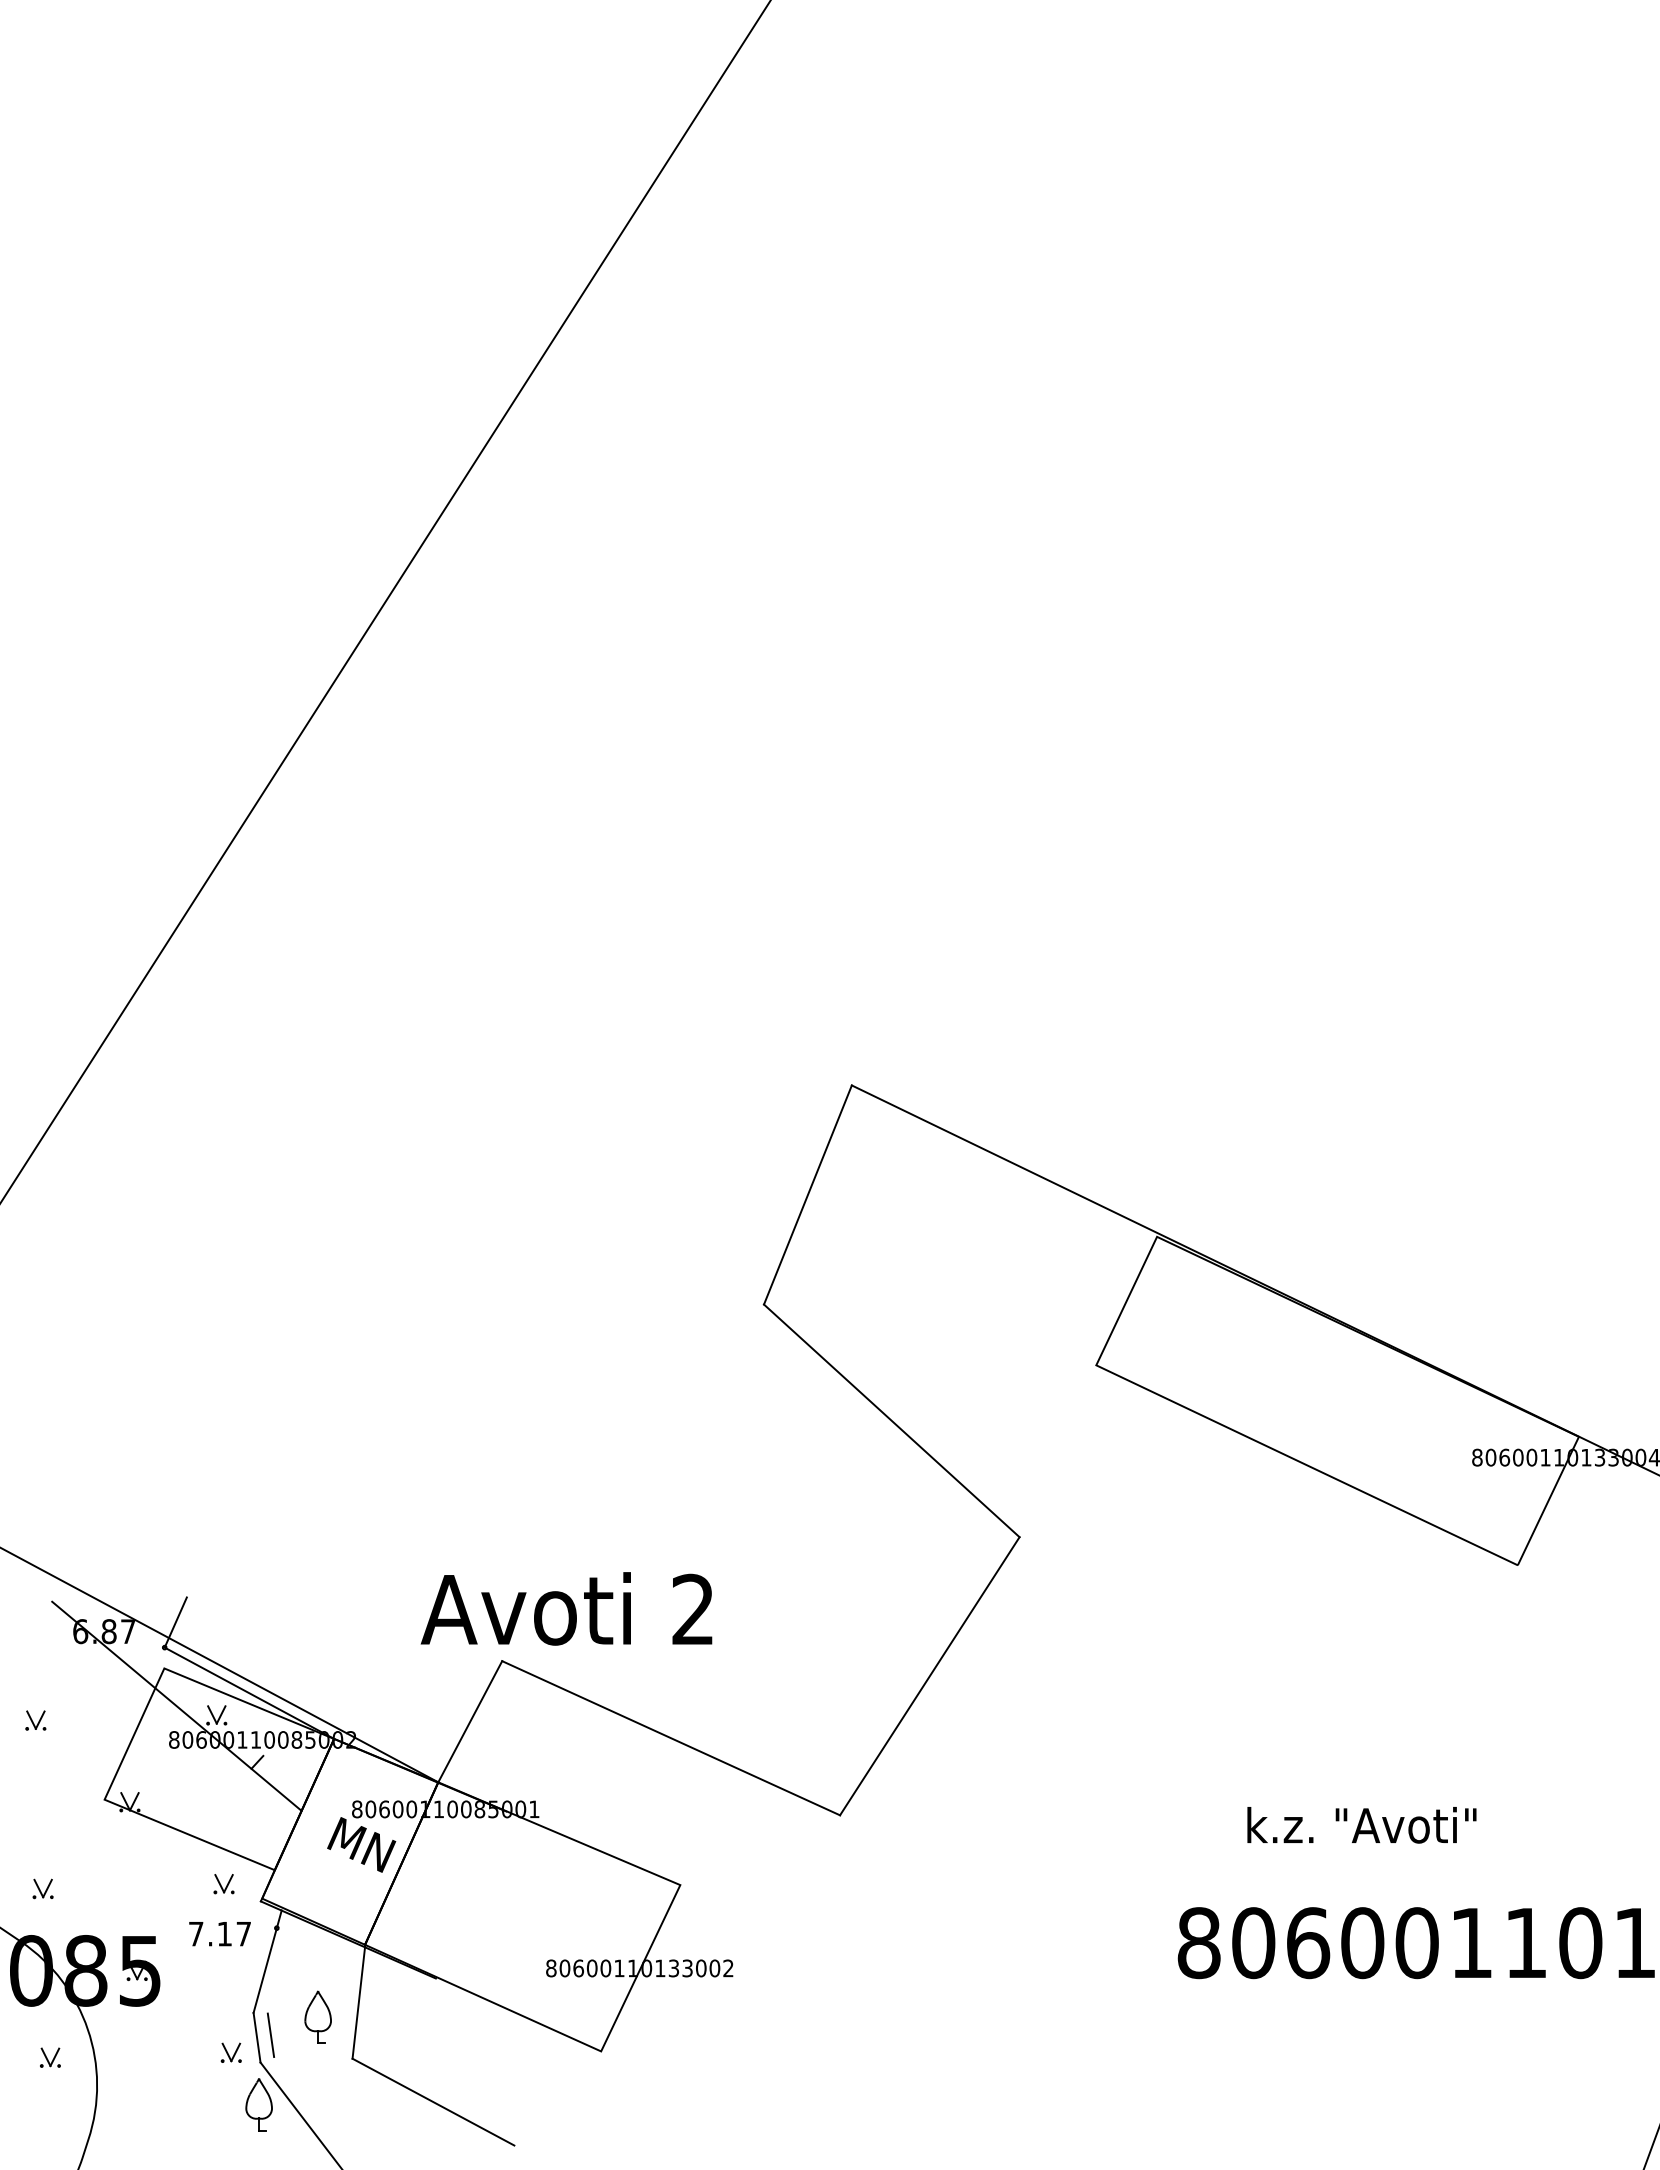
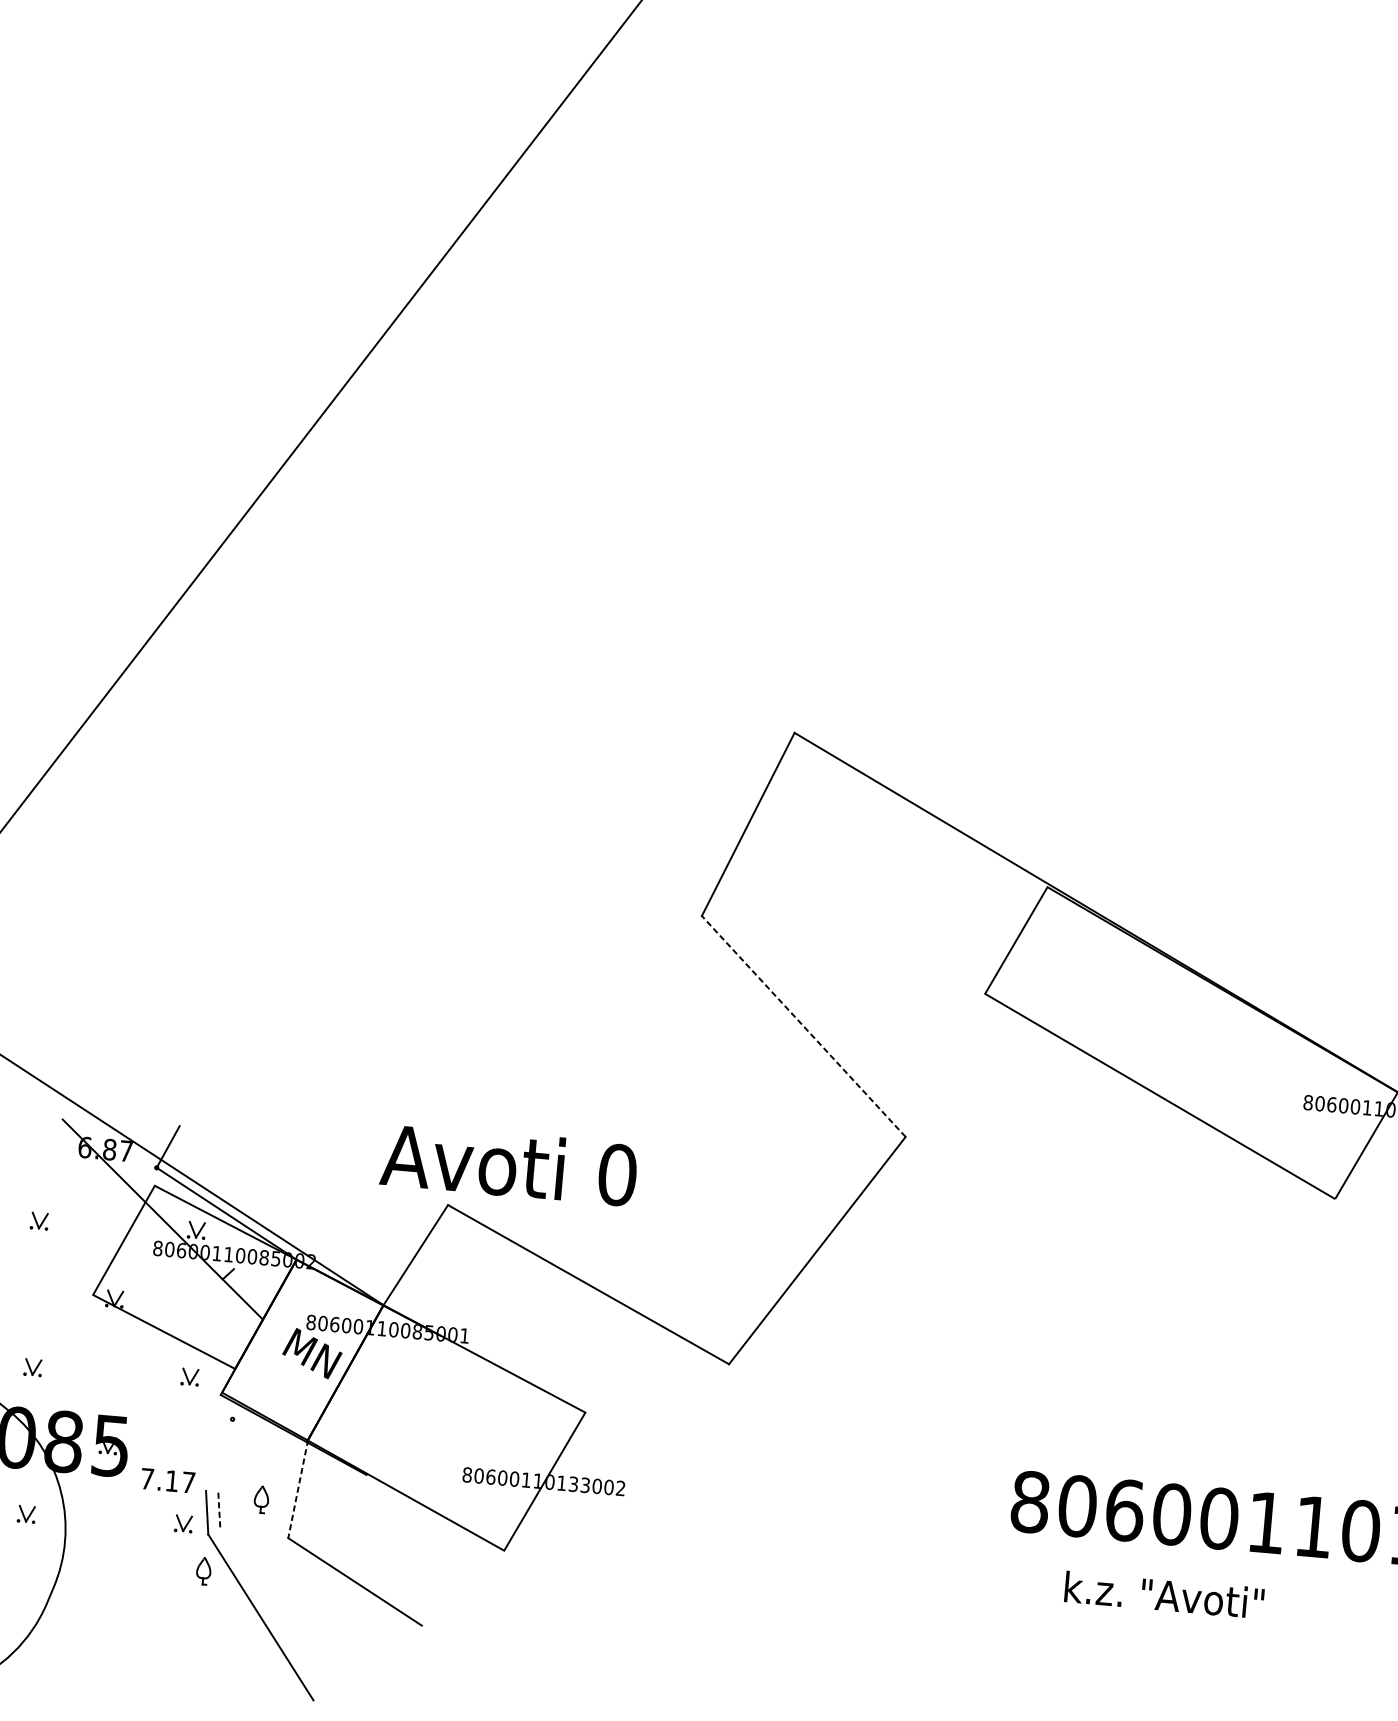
line: (891, 1420) -> (803, 1026), solid -> dashed
text: (693, 1609) -> (617, 1174), 2 -> 0
text: (1361, 1825) -> (1164, 1595), moved
text: (219, 1934) -> (167, 1481), moved
line: (267, 1961) -> (221, 1447), removed
line: (358, 2001) -> (297, 1489), solid -> dashed
part: (317, 2016) -> (261, 1498), size x0.6
line: (270, 2035) -> (218, 1511), solid -> dashed
part: (258, 2104) -> (203, 1570), size x0.6

